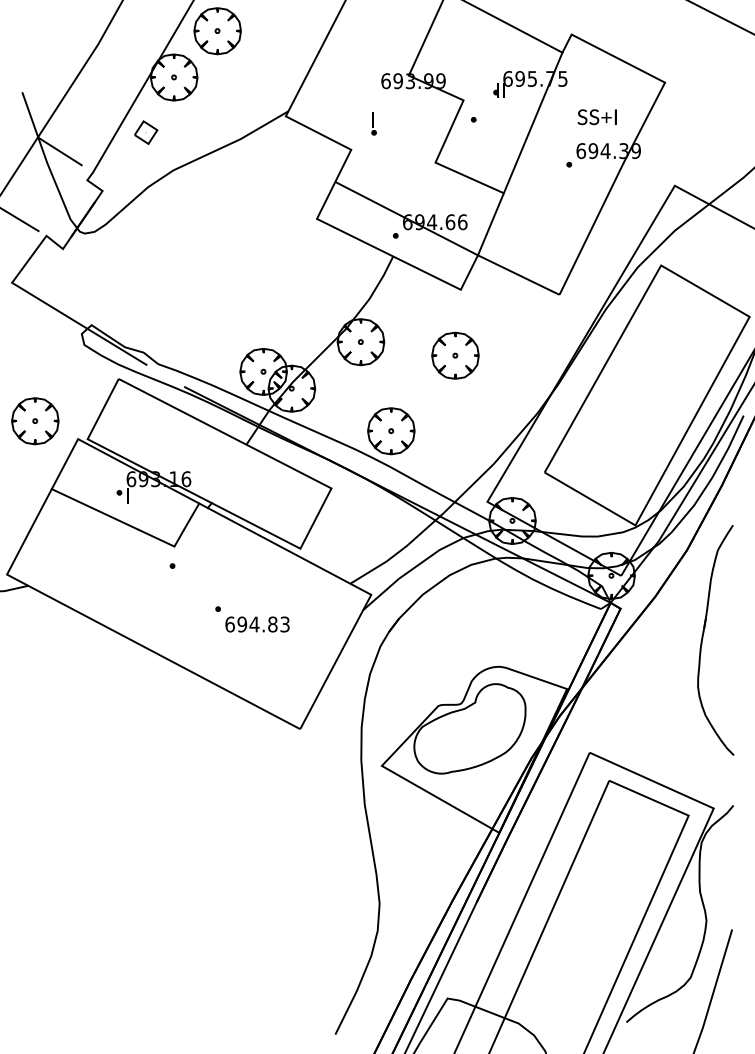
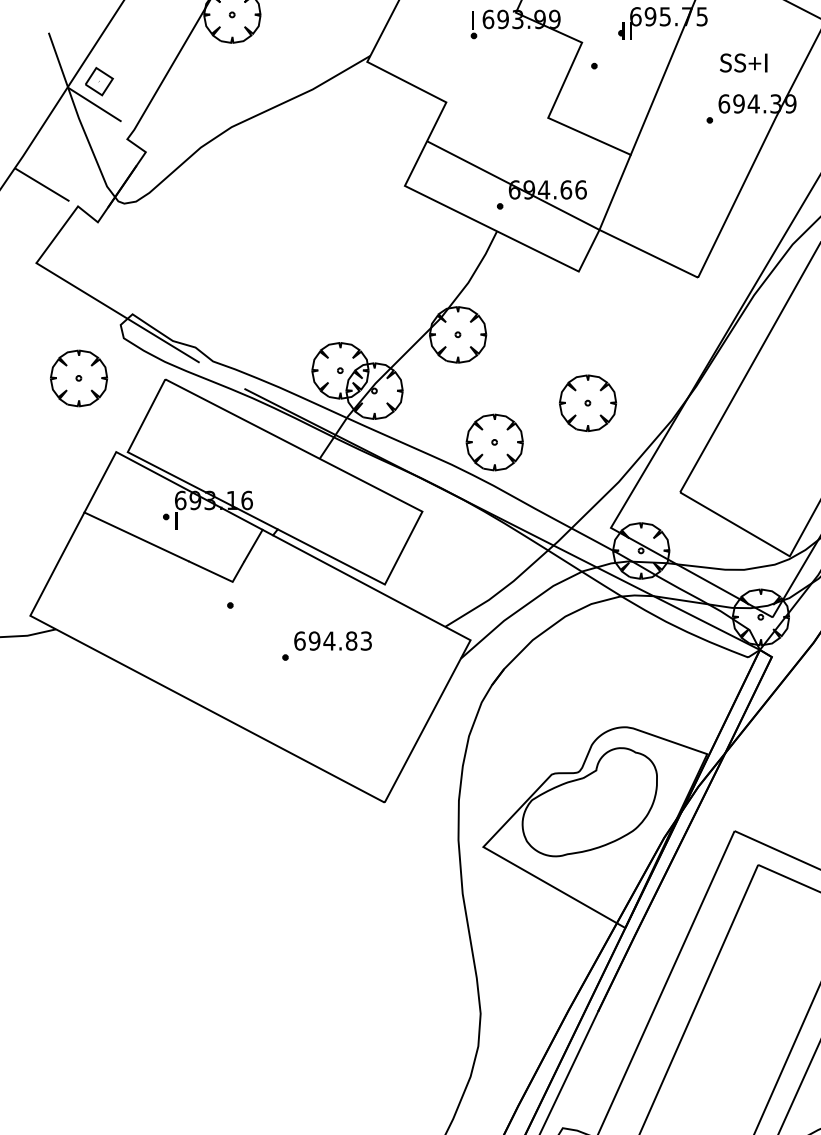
part: (373, 123) -> (473, 24), moved
part: (146, 132) -> (99, 81), moved
part: (455, 355) -> (588, 402), moved
part: (35, 421) -> (79, 378), moved
text: (257, 624) -> (333, 641), moved

